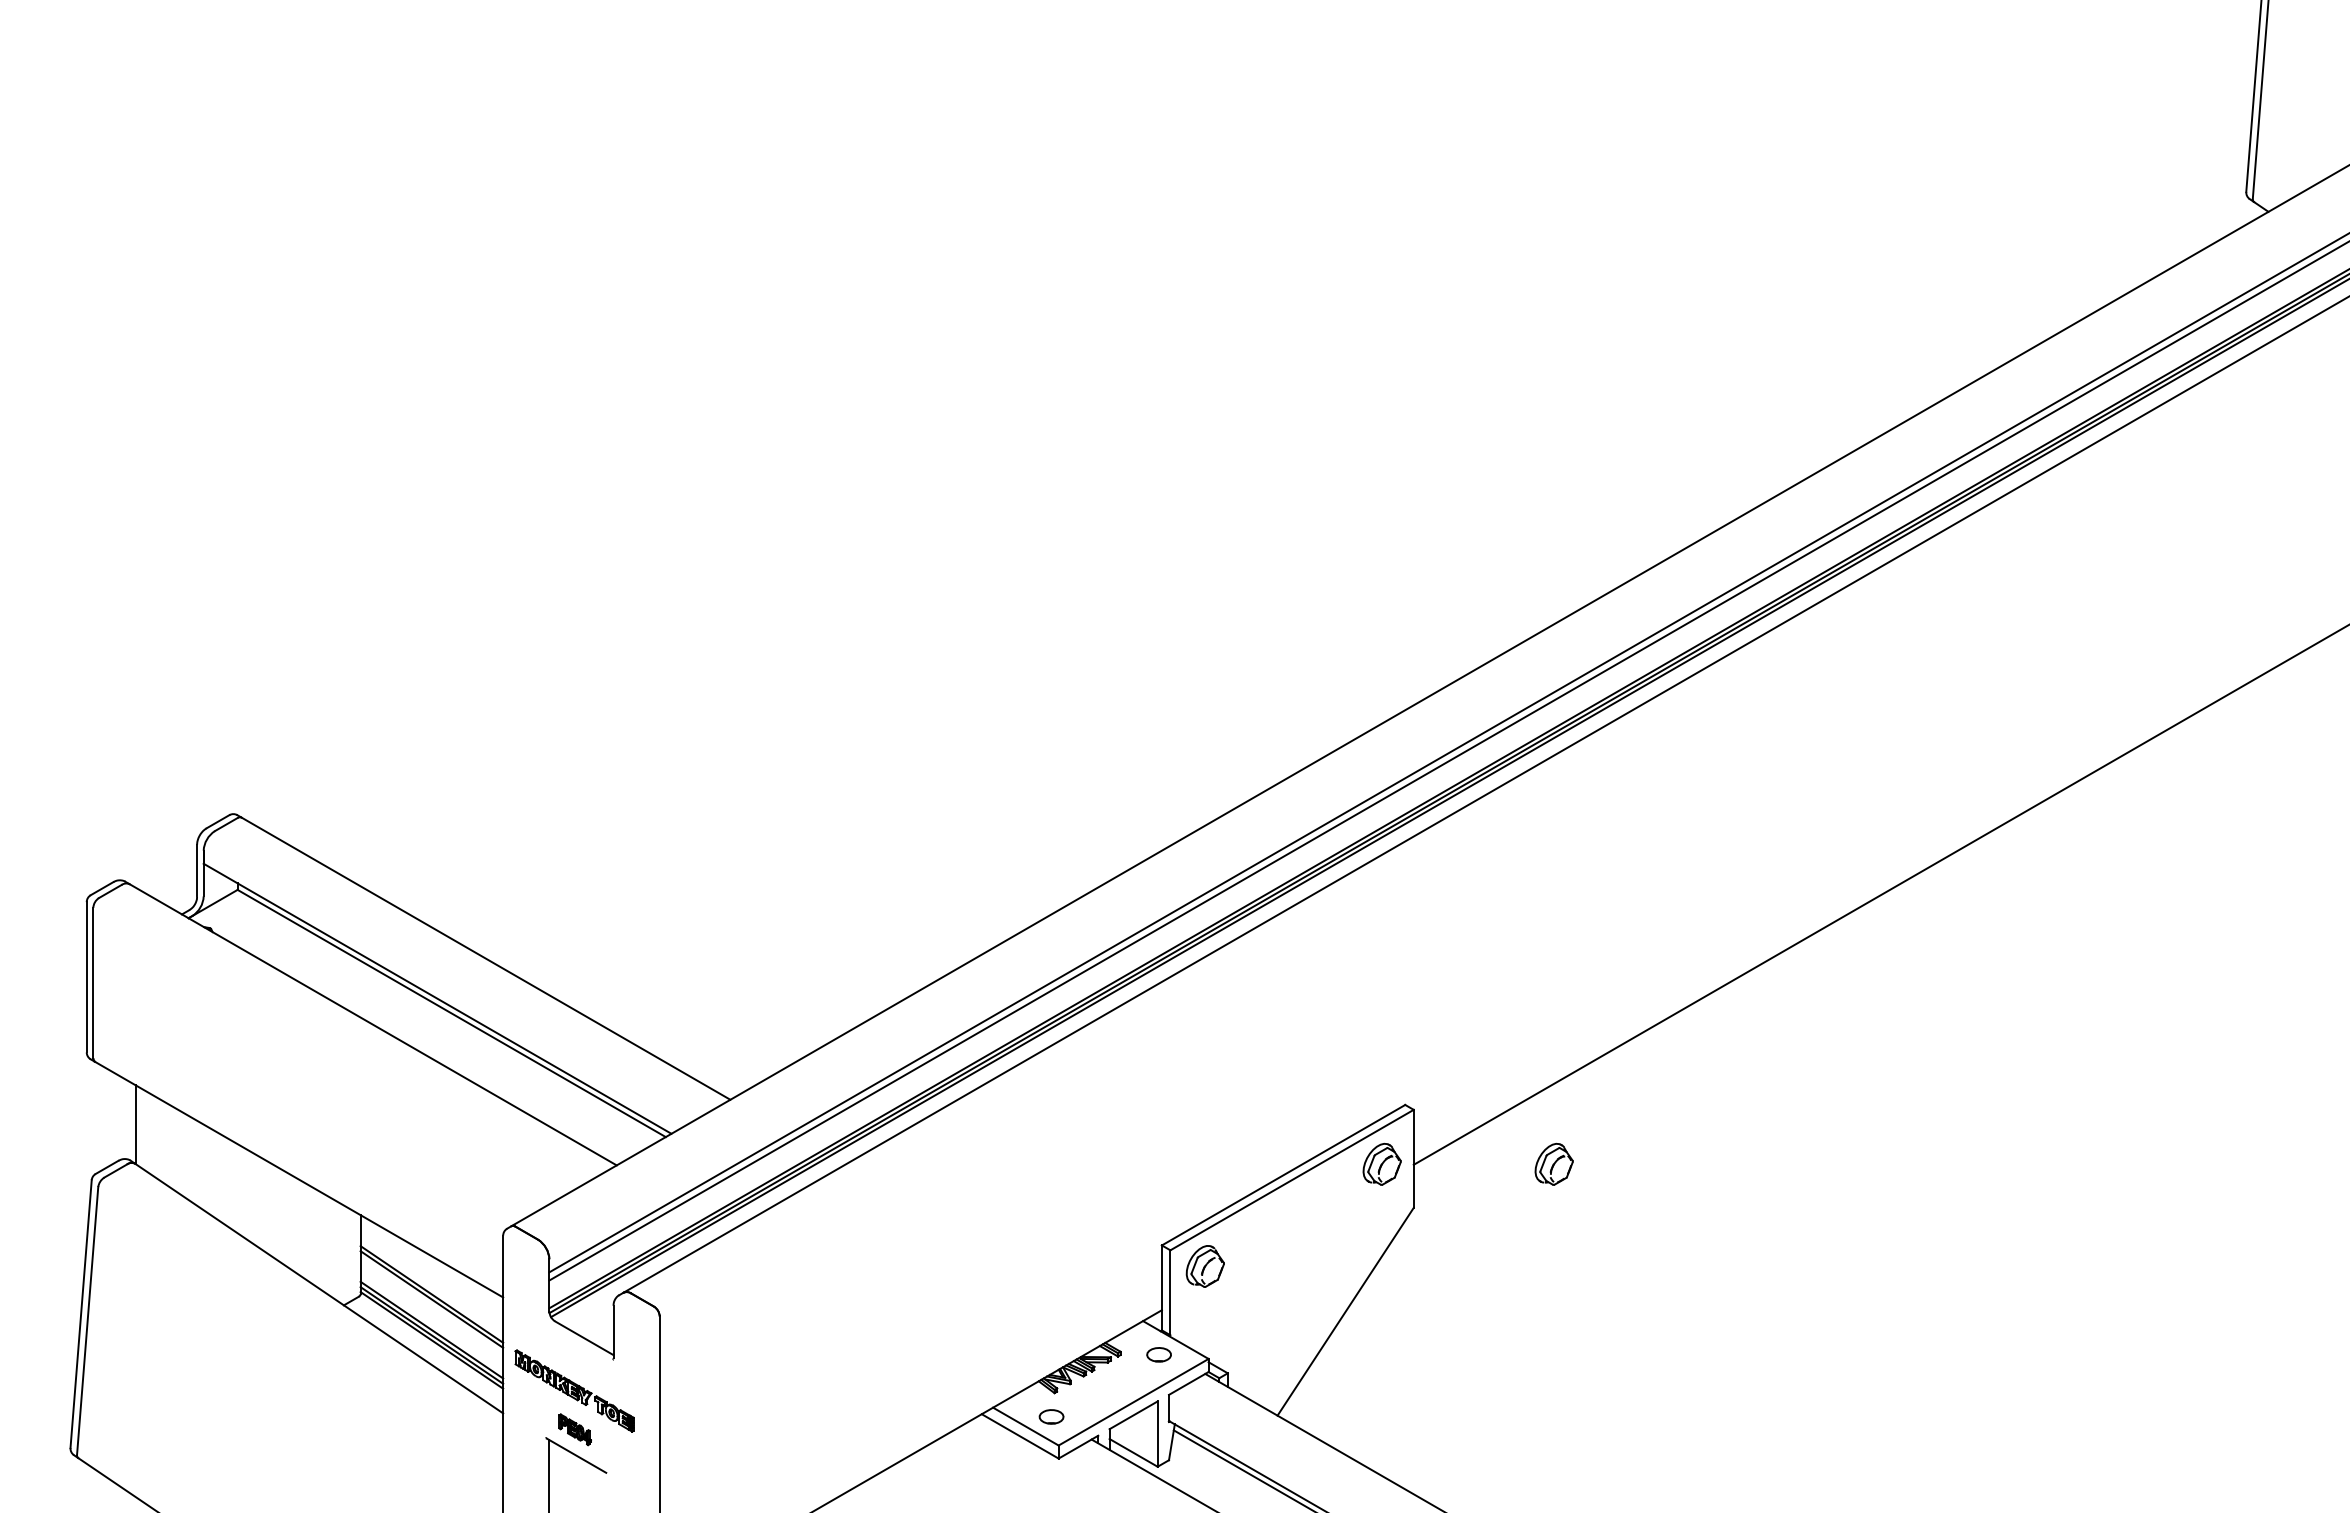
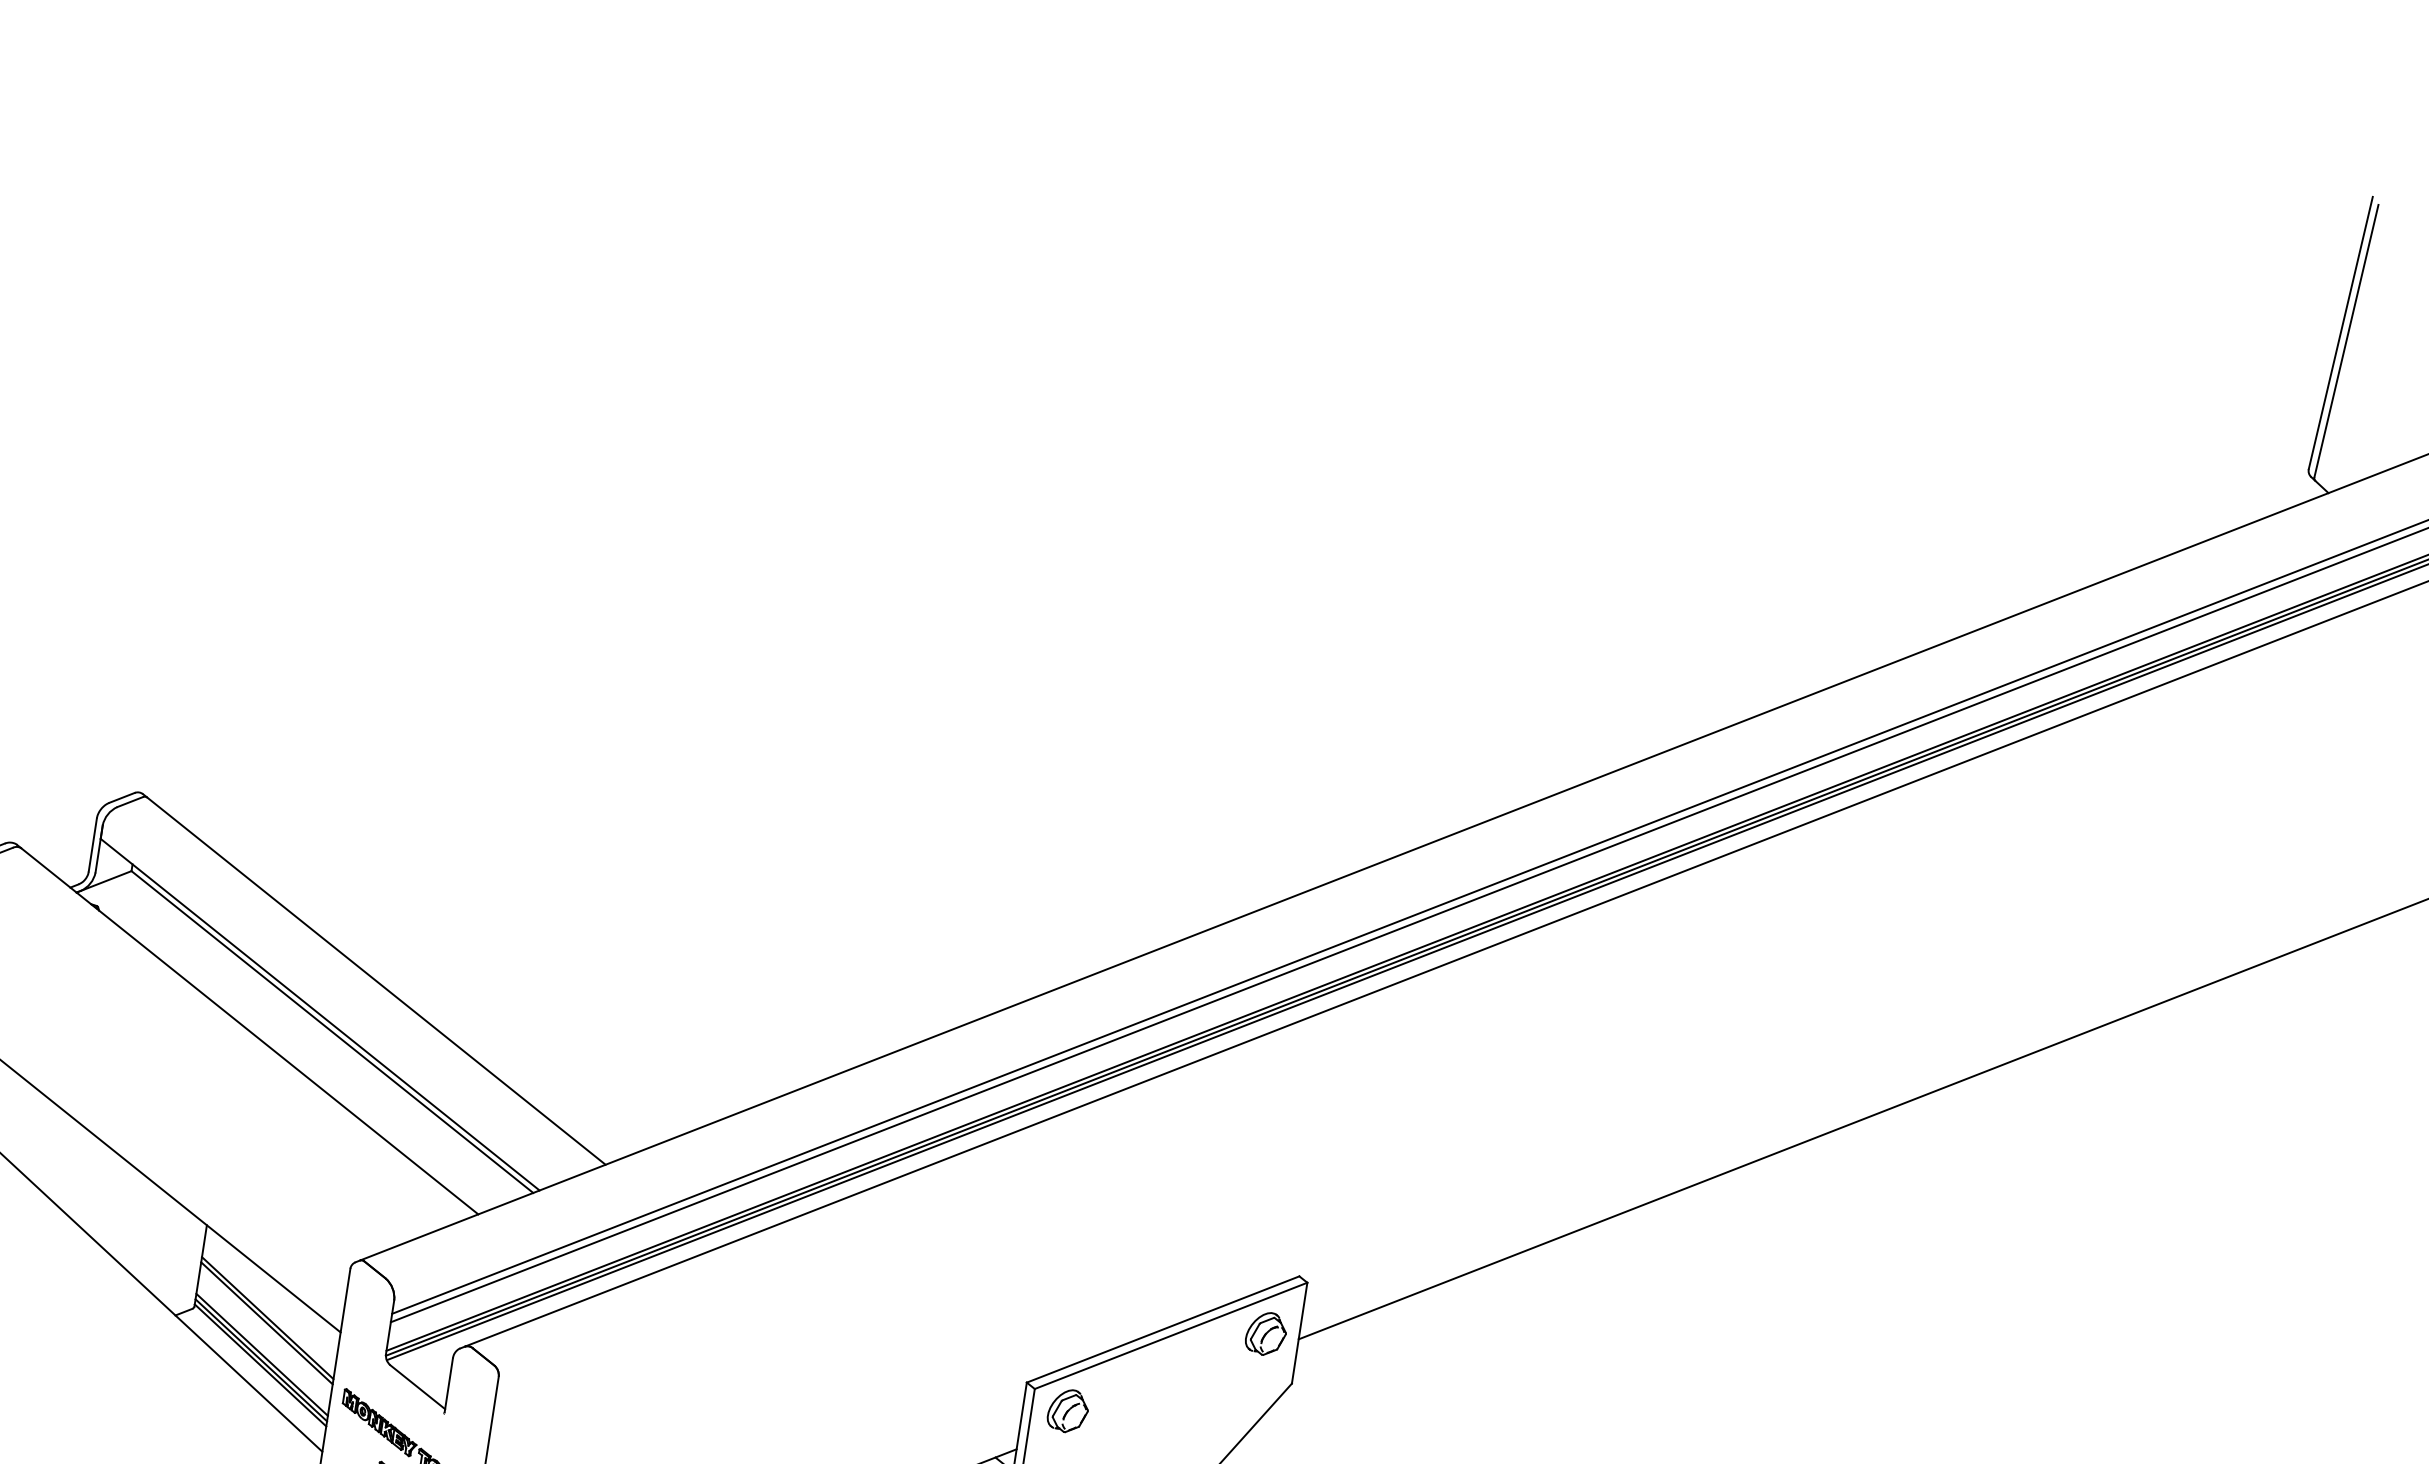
part: (1553, 1163) -> (1442, 1359), removed

